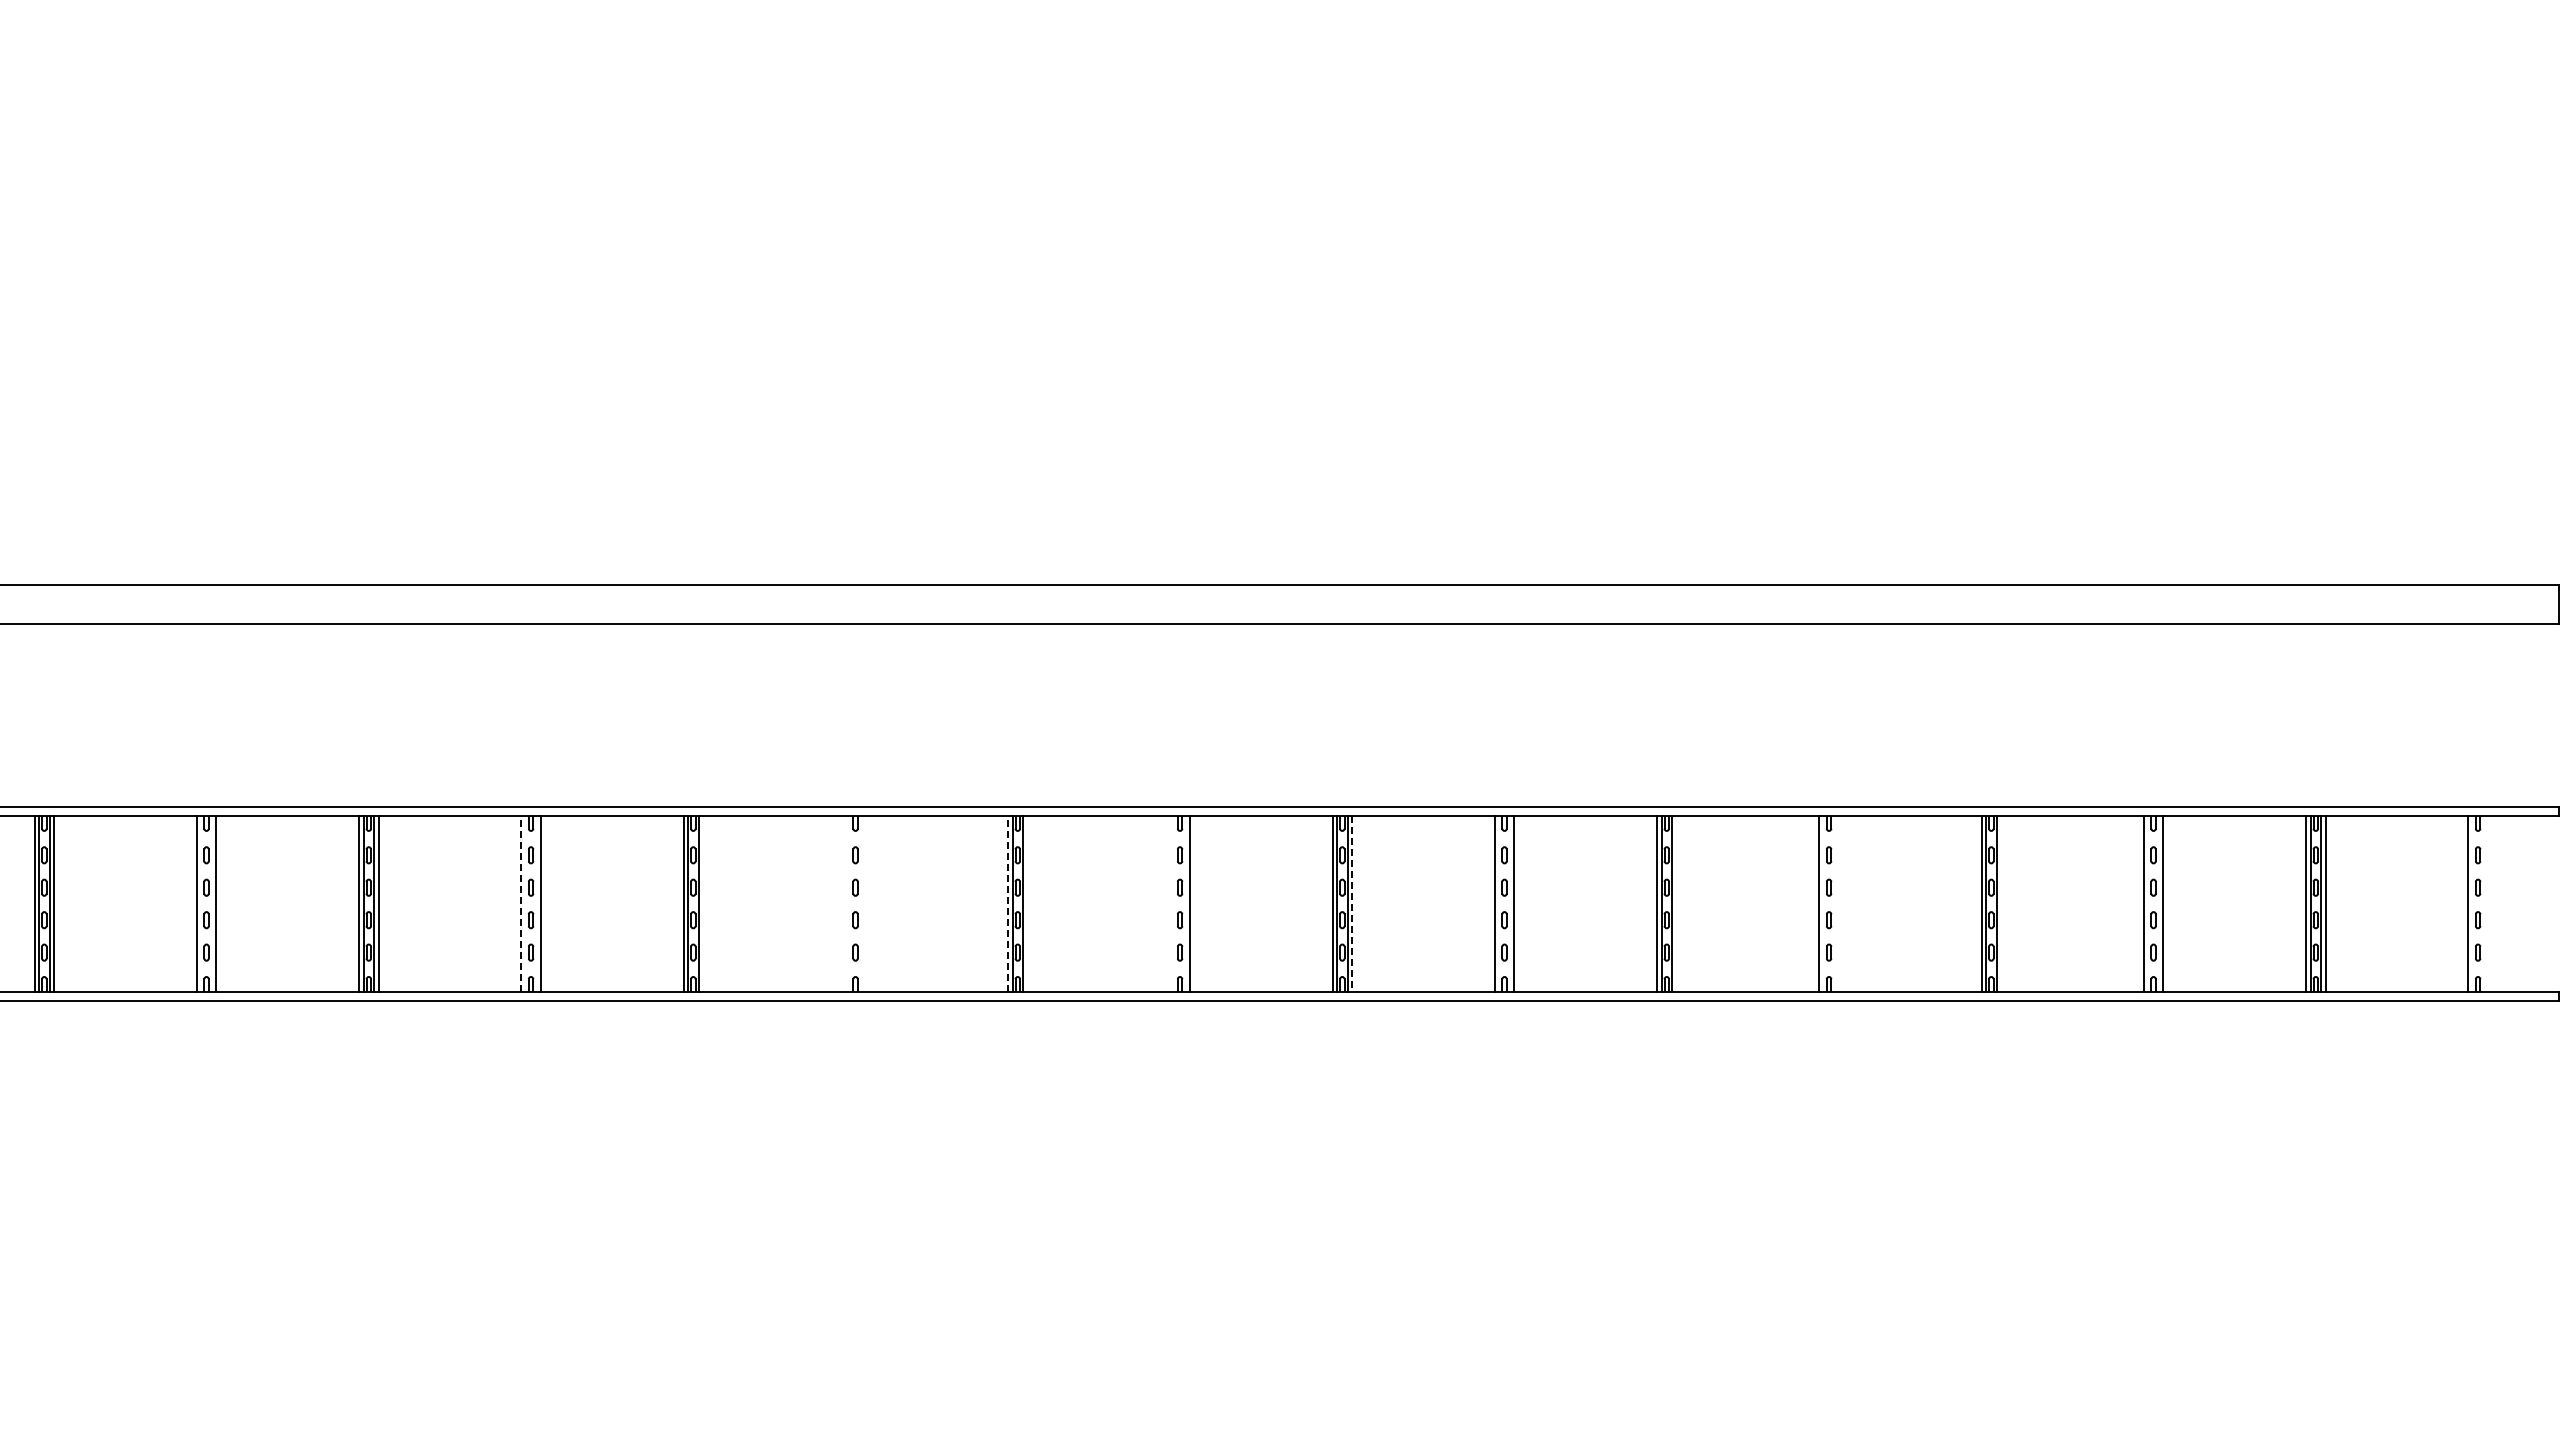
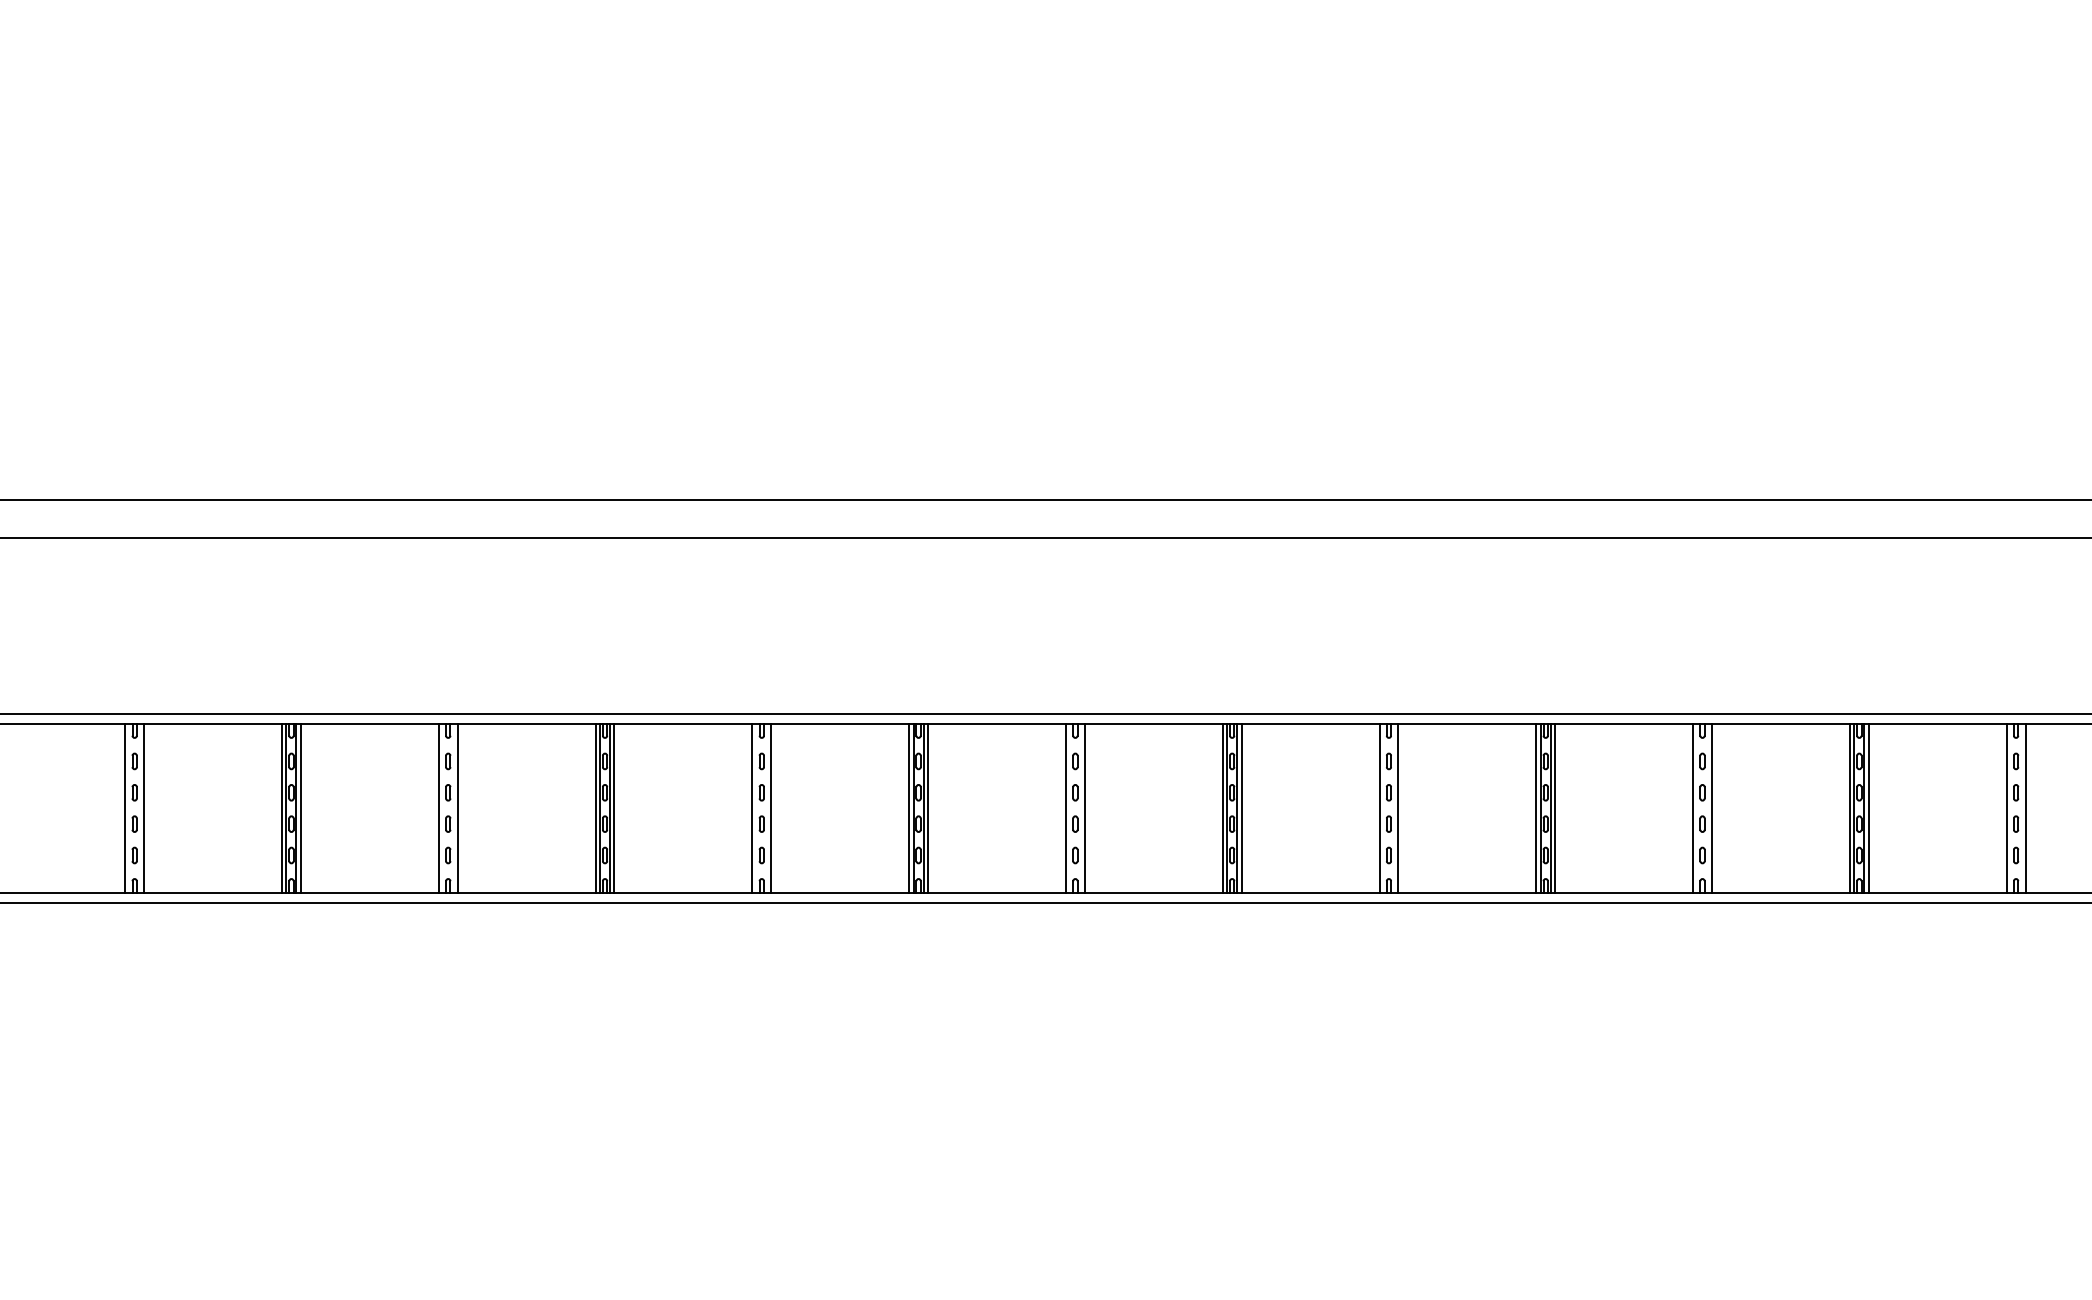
line: (521, 903) -> (125, 808), dashed -> solid
line: (703, 903) -> (301, 808), added
line: (845, 903) -> (438, 808), added
line: (865, 903) -> (457, 808), added
line: (1008, 903) -> (596, 808), dashed -> solid
line: (1027, 903) -> (614, 808), added
line: (1170, 903) -> (752, 808), added
line: (1352, 903) -> (928, 808), dashed -> solid
line: (1676, 903) -> (1241, 808), added
line: (1838, 903) -> (1398, 808), added
line: (2001, 903) -> (1555, 808), added
line: (2487, 903) -> (2025, 808), added

